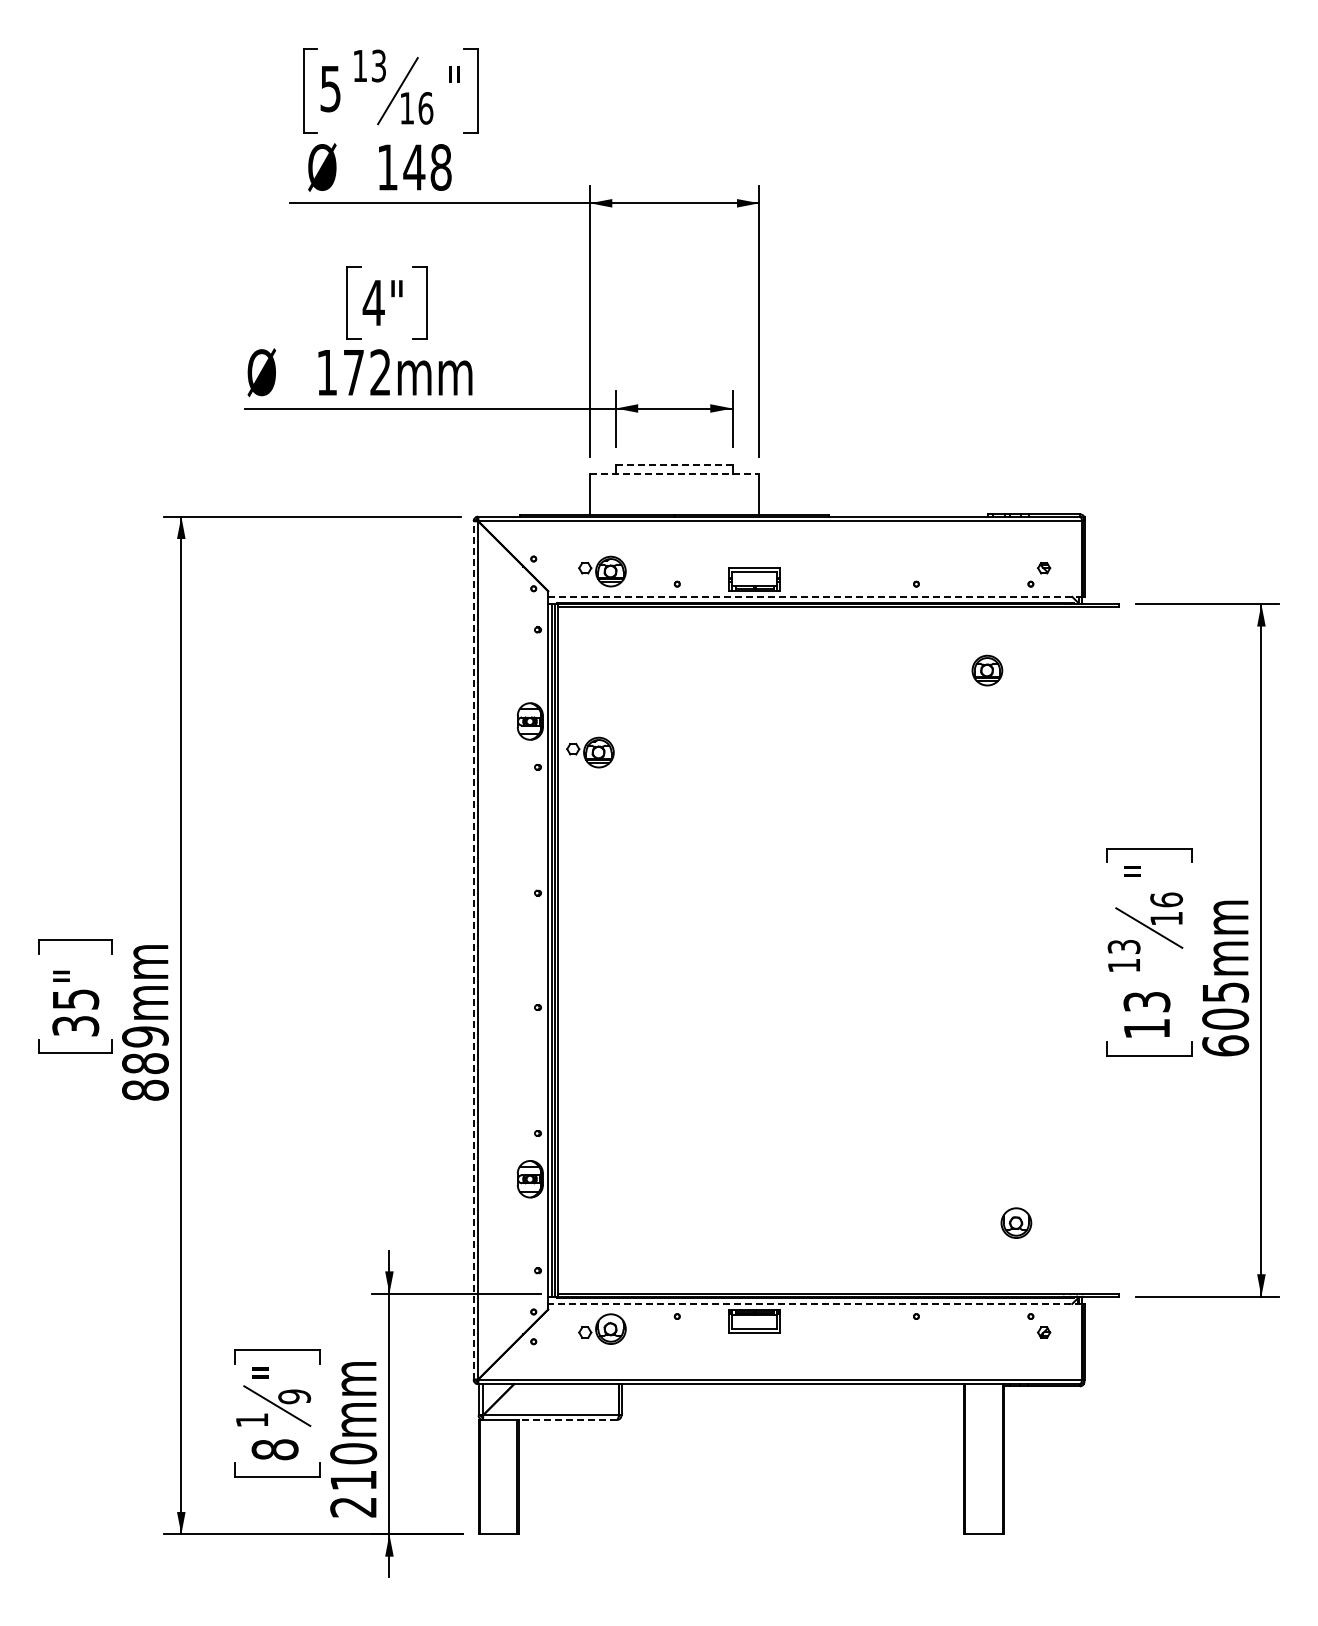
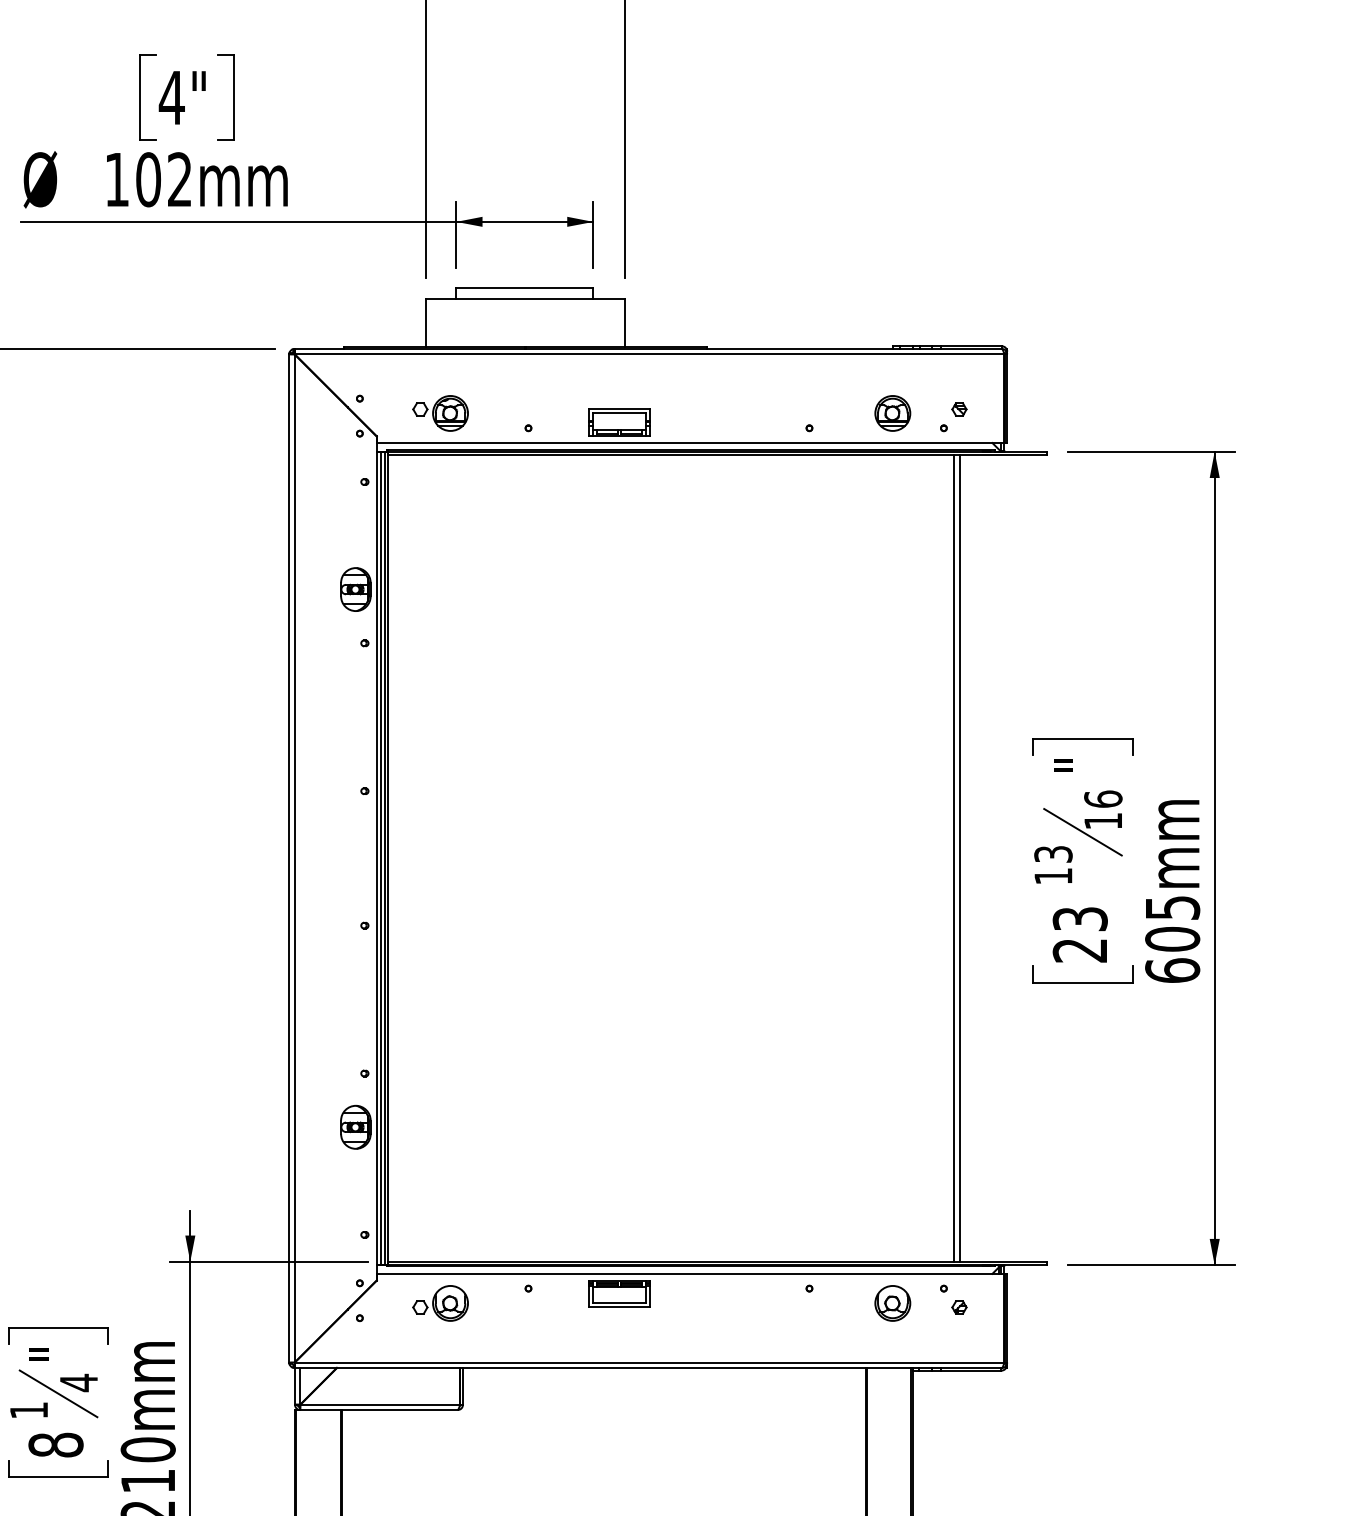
text: (353, 372) -> (148, 179), 172mm -> 102mm
line: (674, 464) -> (525, 287), dashed -> solid
line: (674, 473) -> (525, 298), dashed -> solid
line: (815, 596) -> (690, 442), dashed -> solid
part: (987, 670) -> (892, 413), moved
part: (590, 752) -> (426, 625), removed
line: (473, 949) -> (289, 857), dashed -> solid
line: (1039, 950) -> (954, 858), added
line: (1044, 950) -> (959, 858), added
text: (1146, 1028) -> (1079, 950), 13 -> 23
part: (1016, 1222) -> (892, 1302), moved
line: (814, 1303) -> (689, 1273), dashed -> solid
text: (294, 1396) -> (78, 1382), 9 -> 4
line: (567, 1419) -> (399, 1409), dashed -> solid

